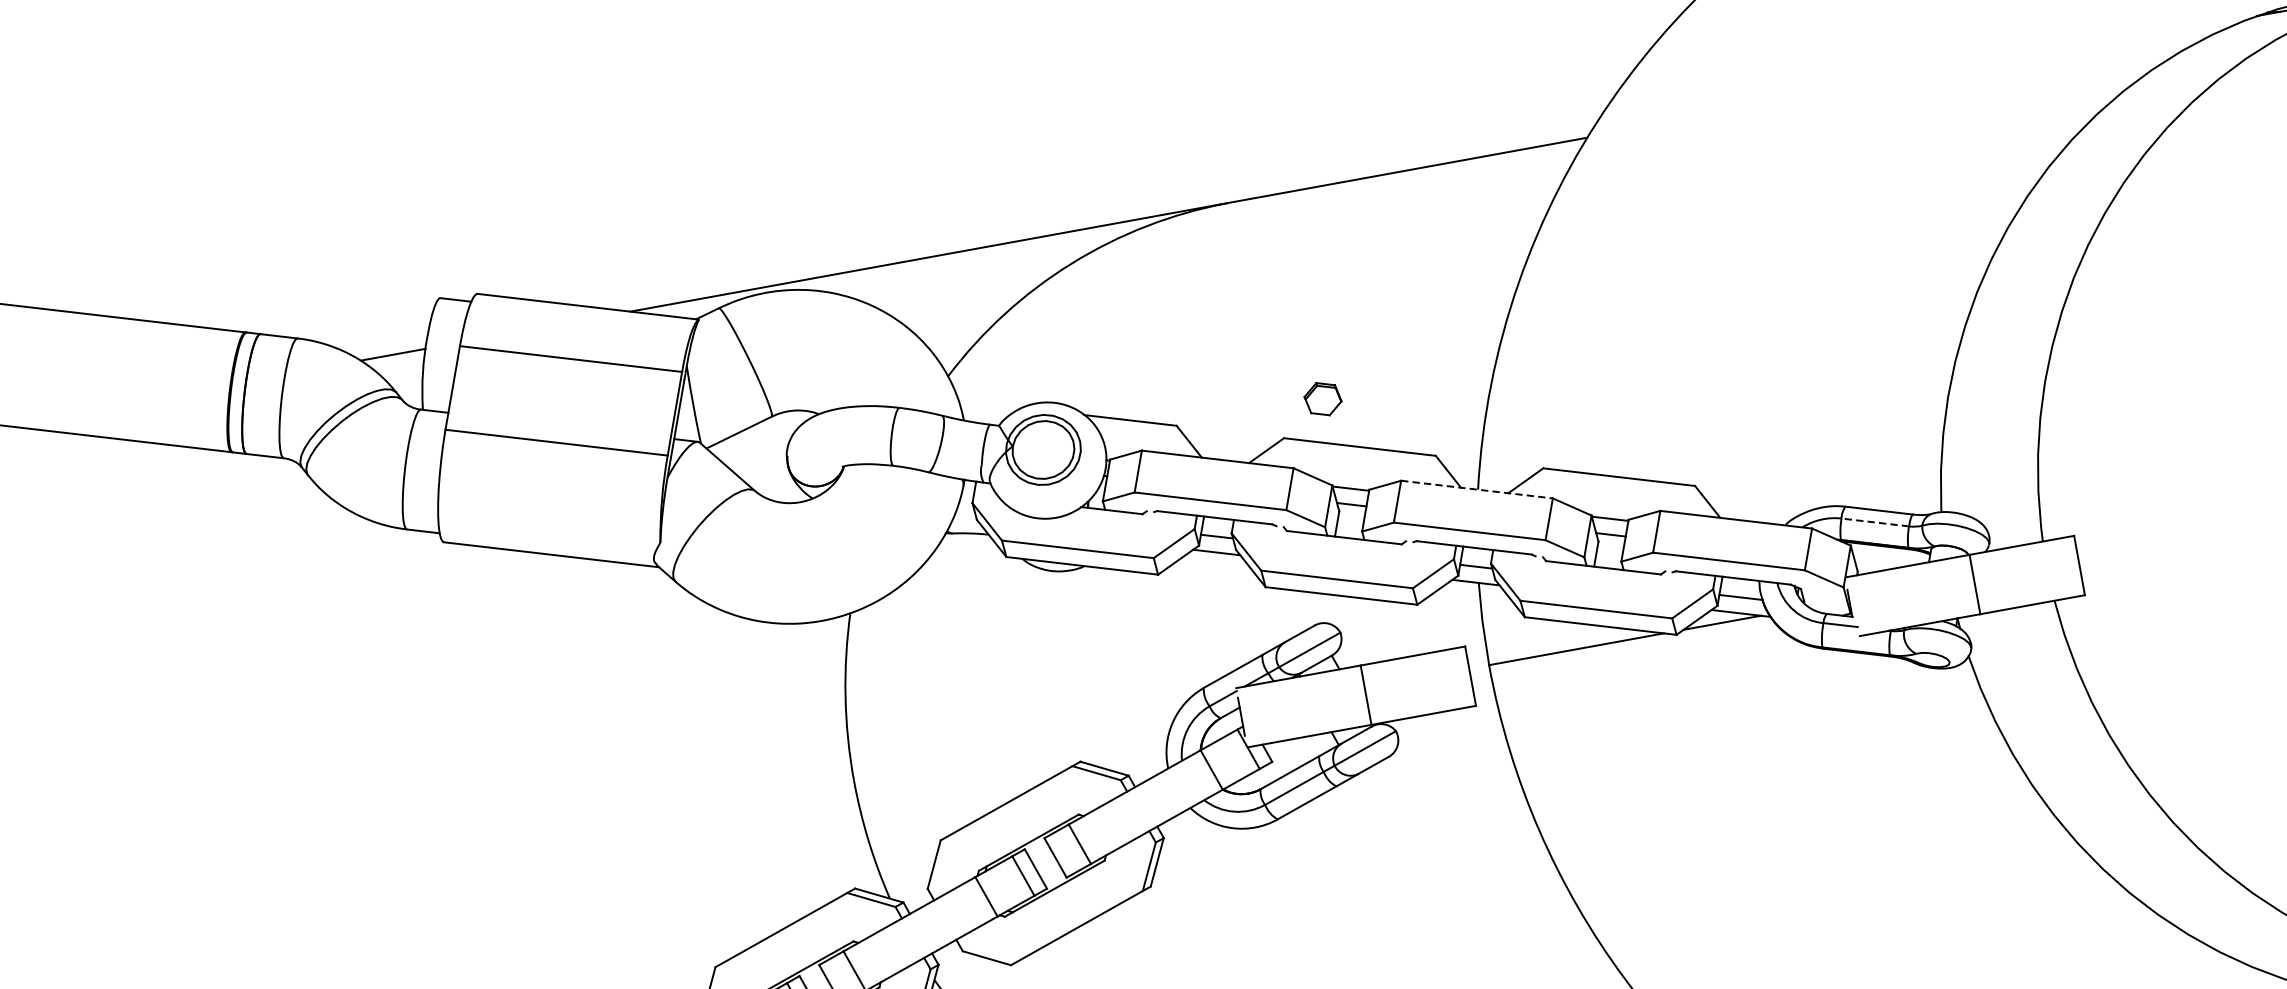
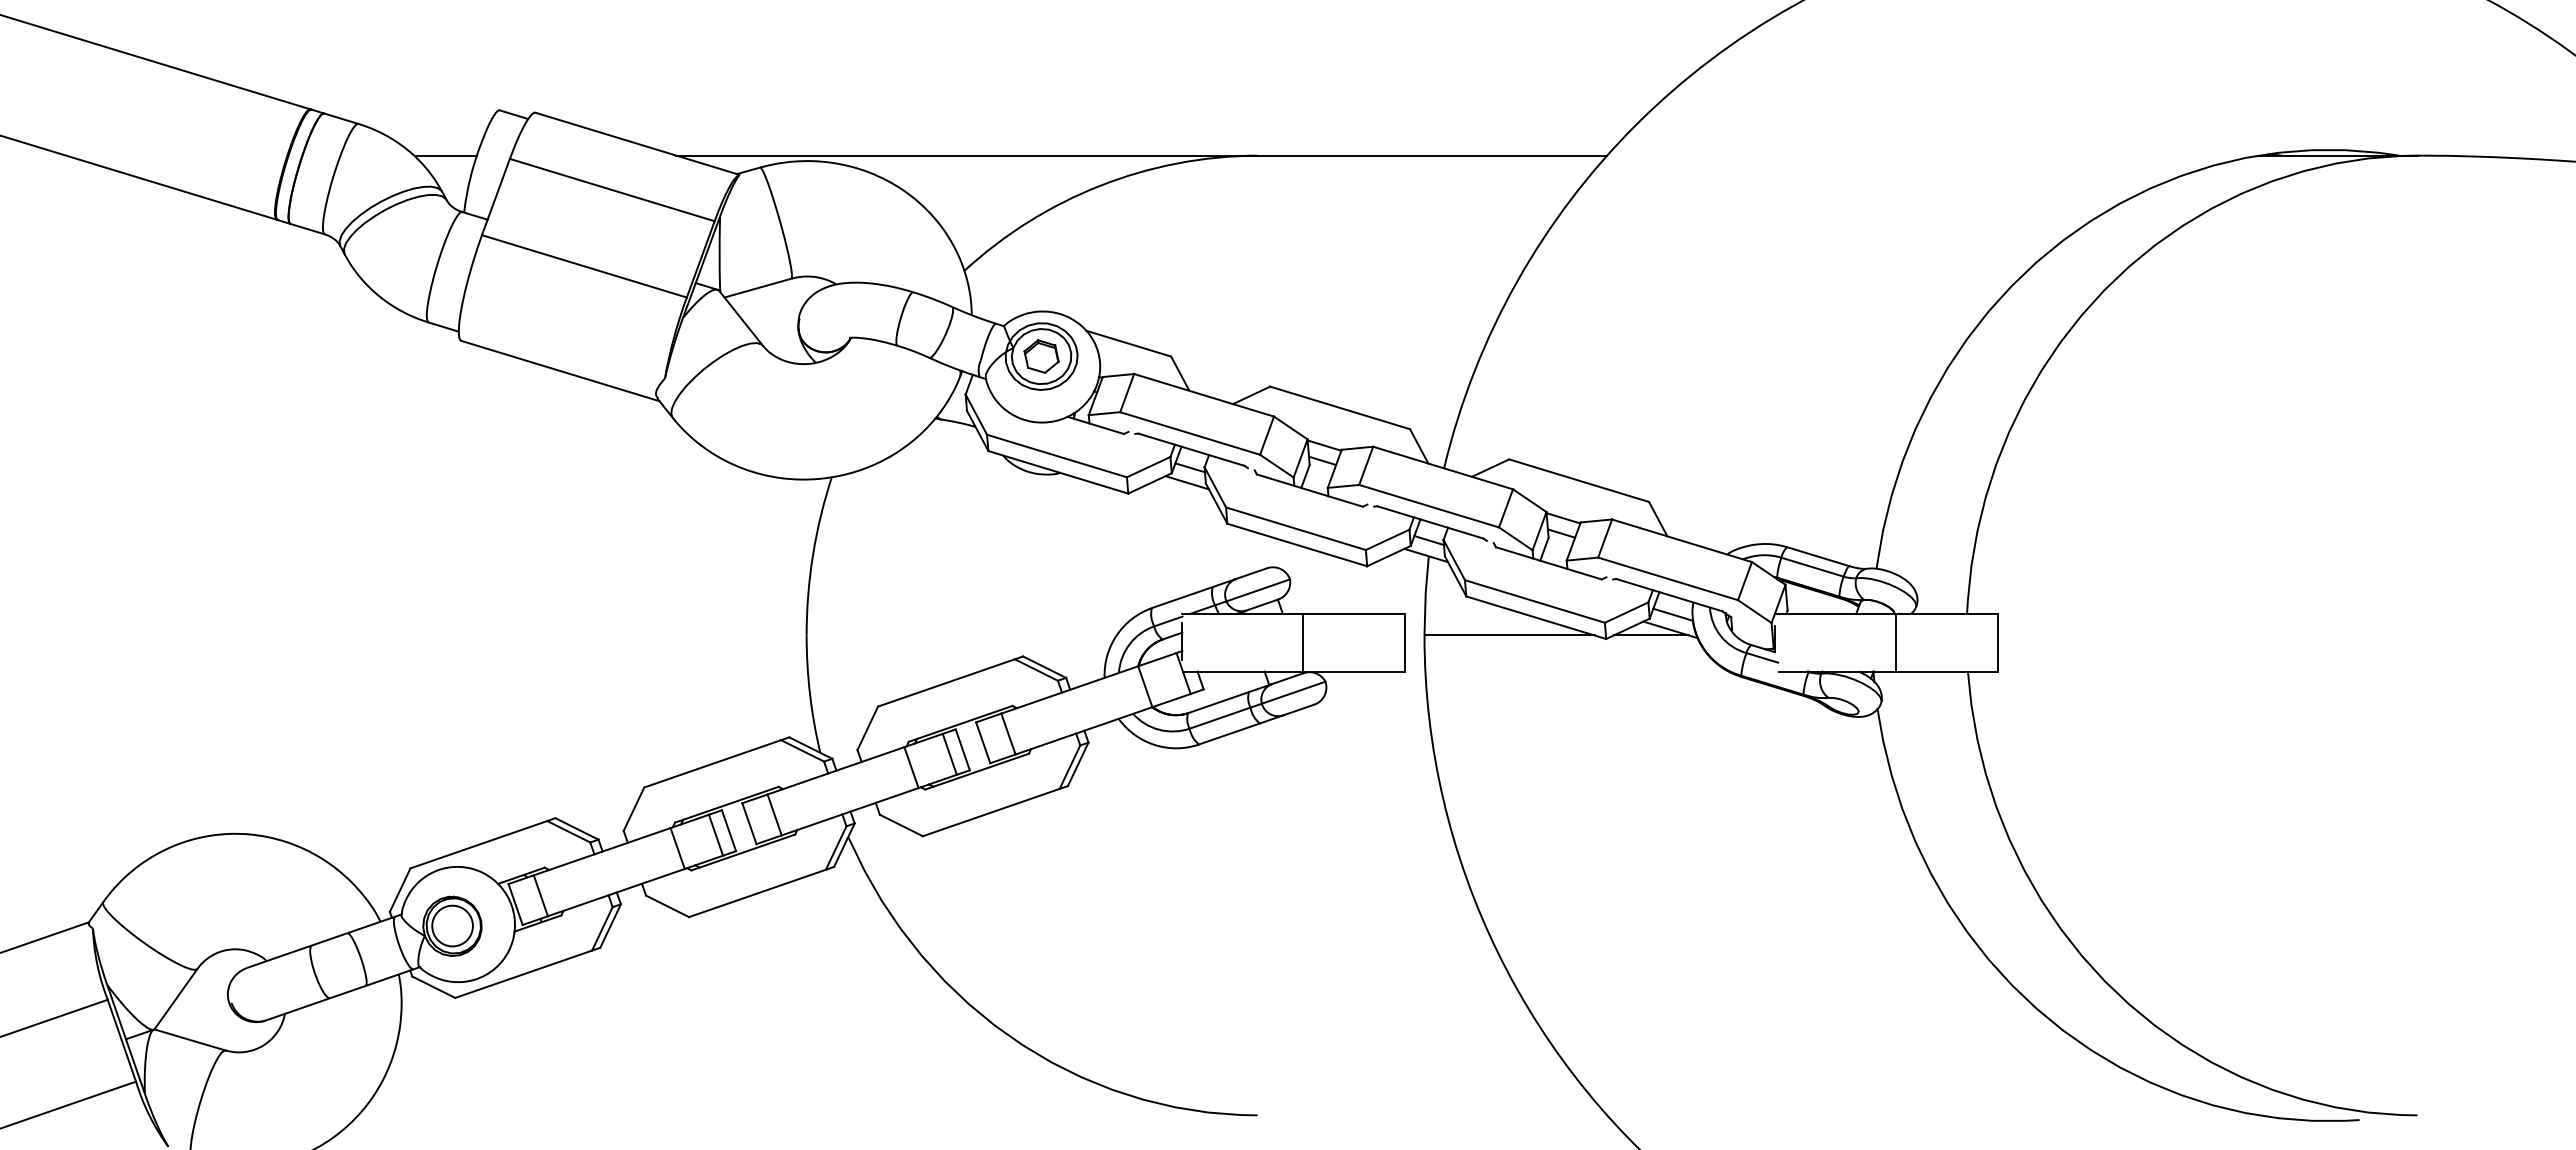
part: (1322, 399) -> (1041, 356), moved
line: (1477, 489) -> (1443, 468), dashed -> solid
line: (1875, 522) -> (1812, 567), dashed -> solid

